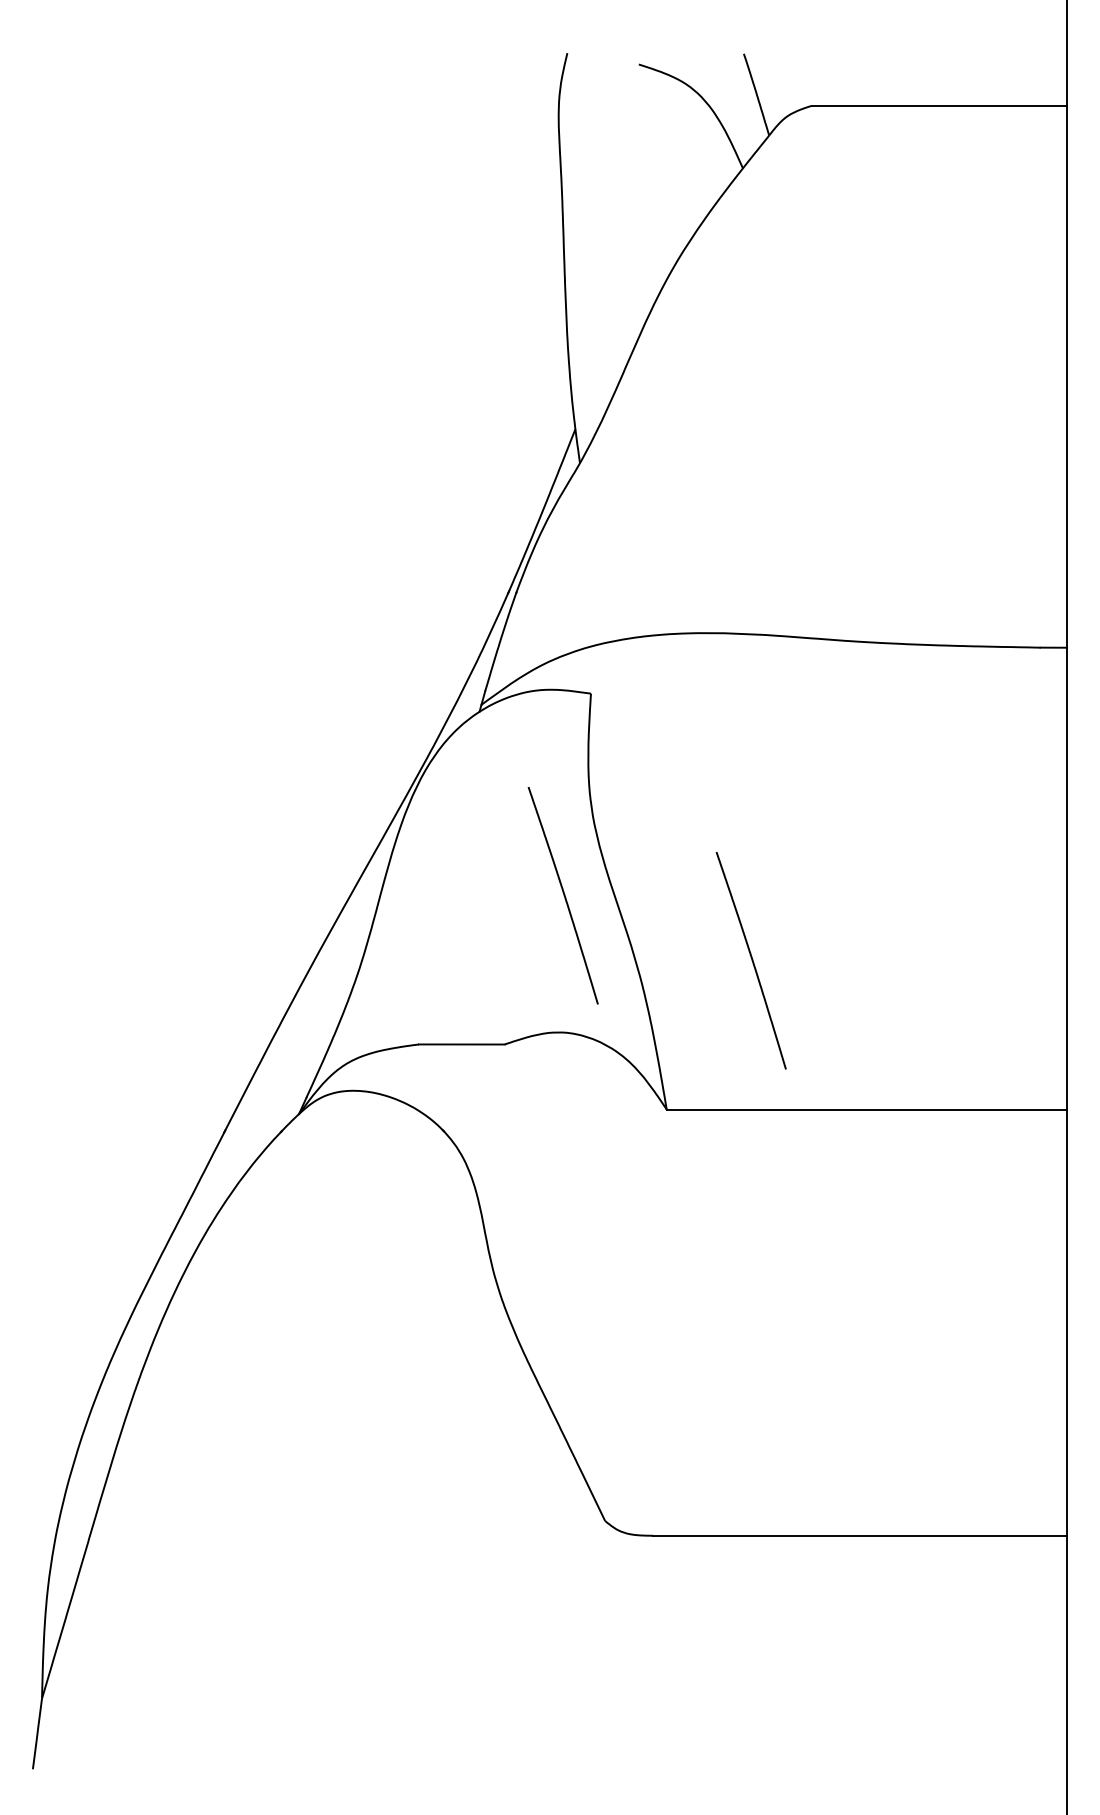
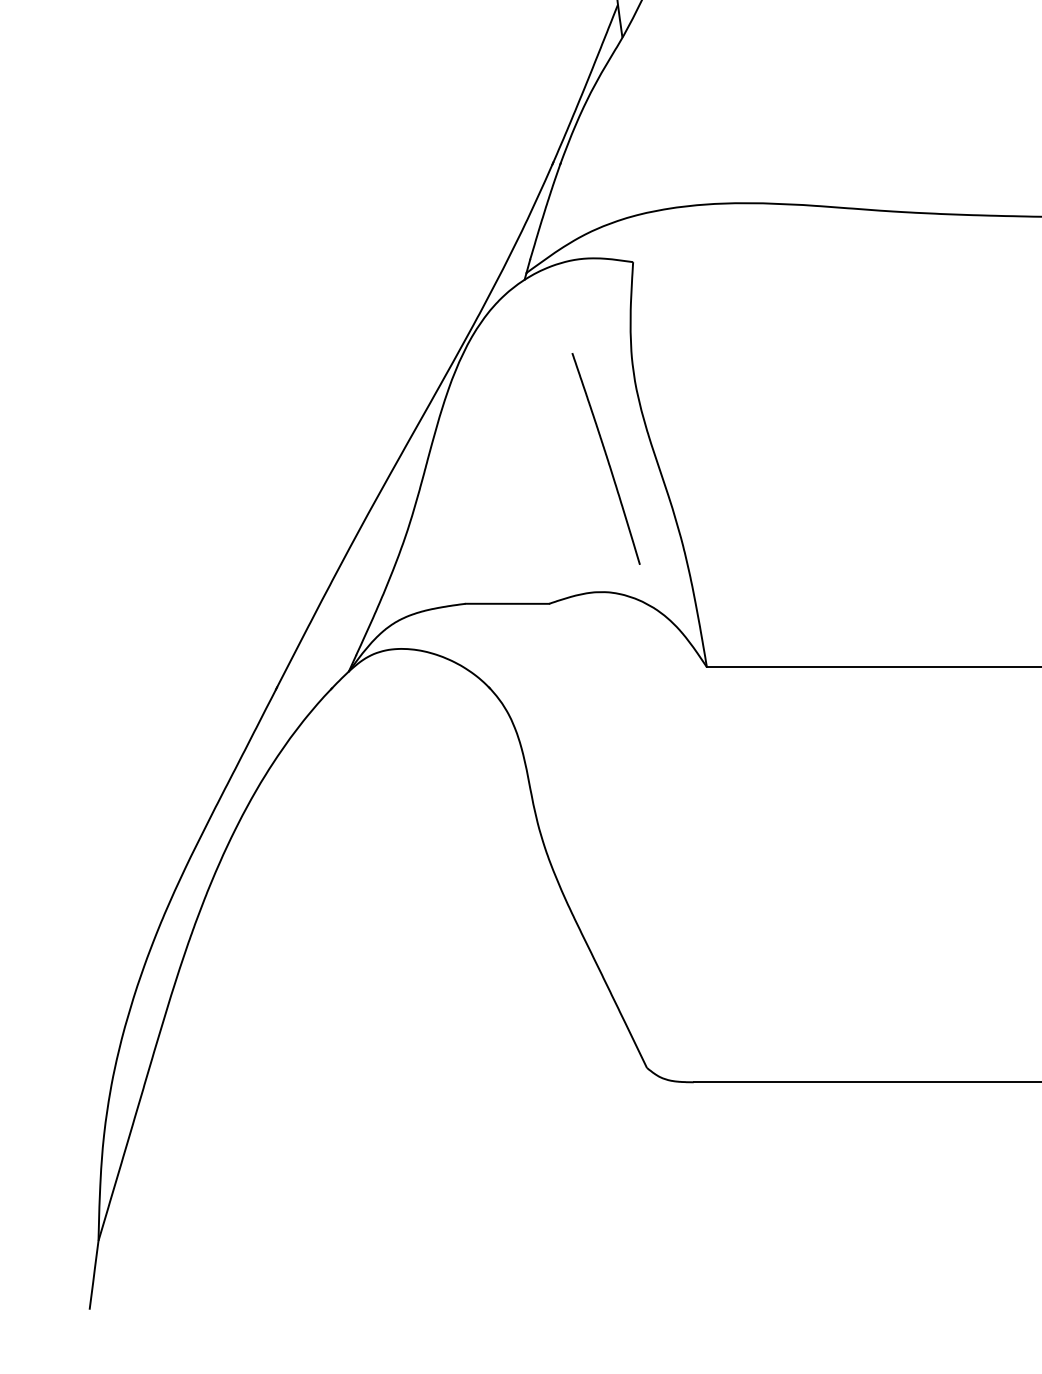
curve: (751, 960) -> (789, 522), removed

